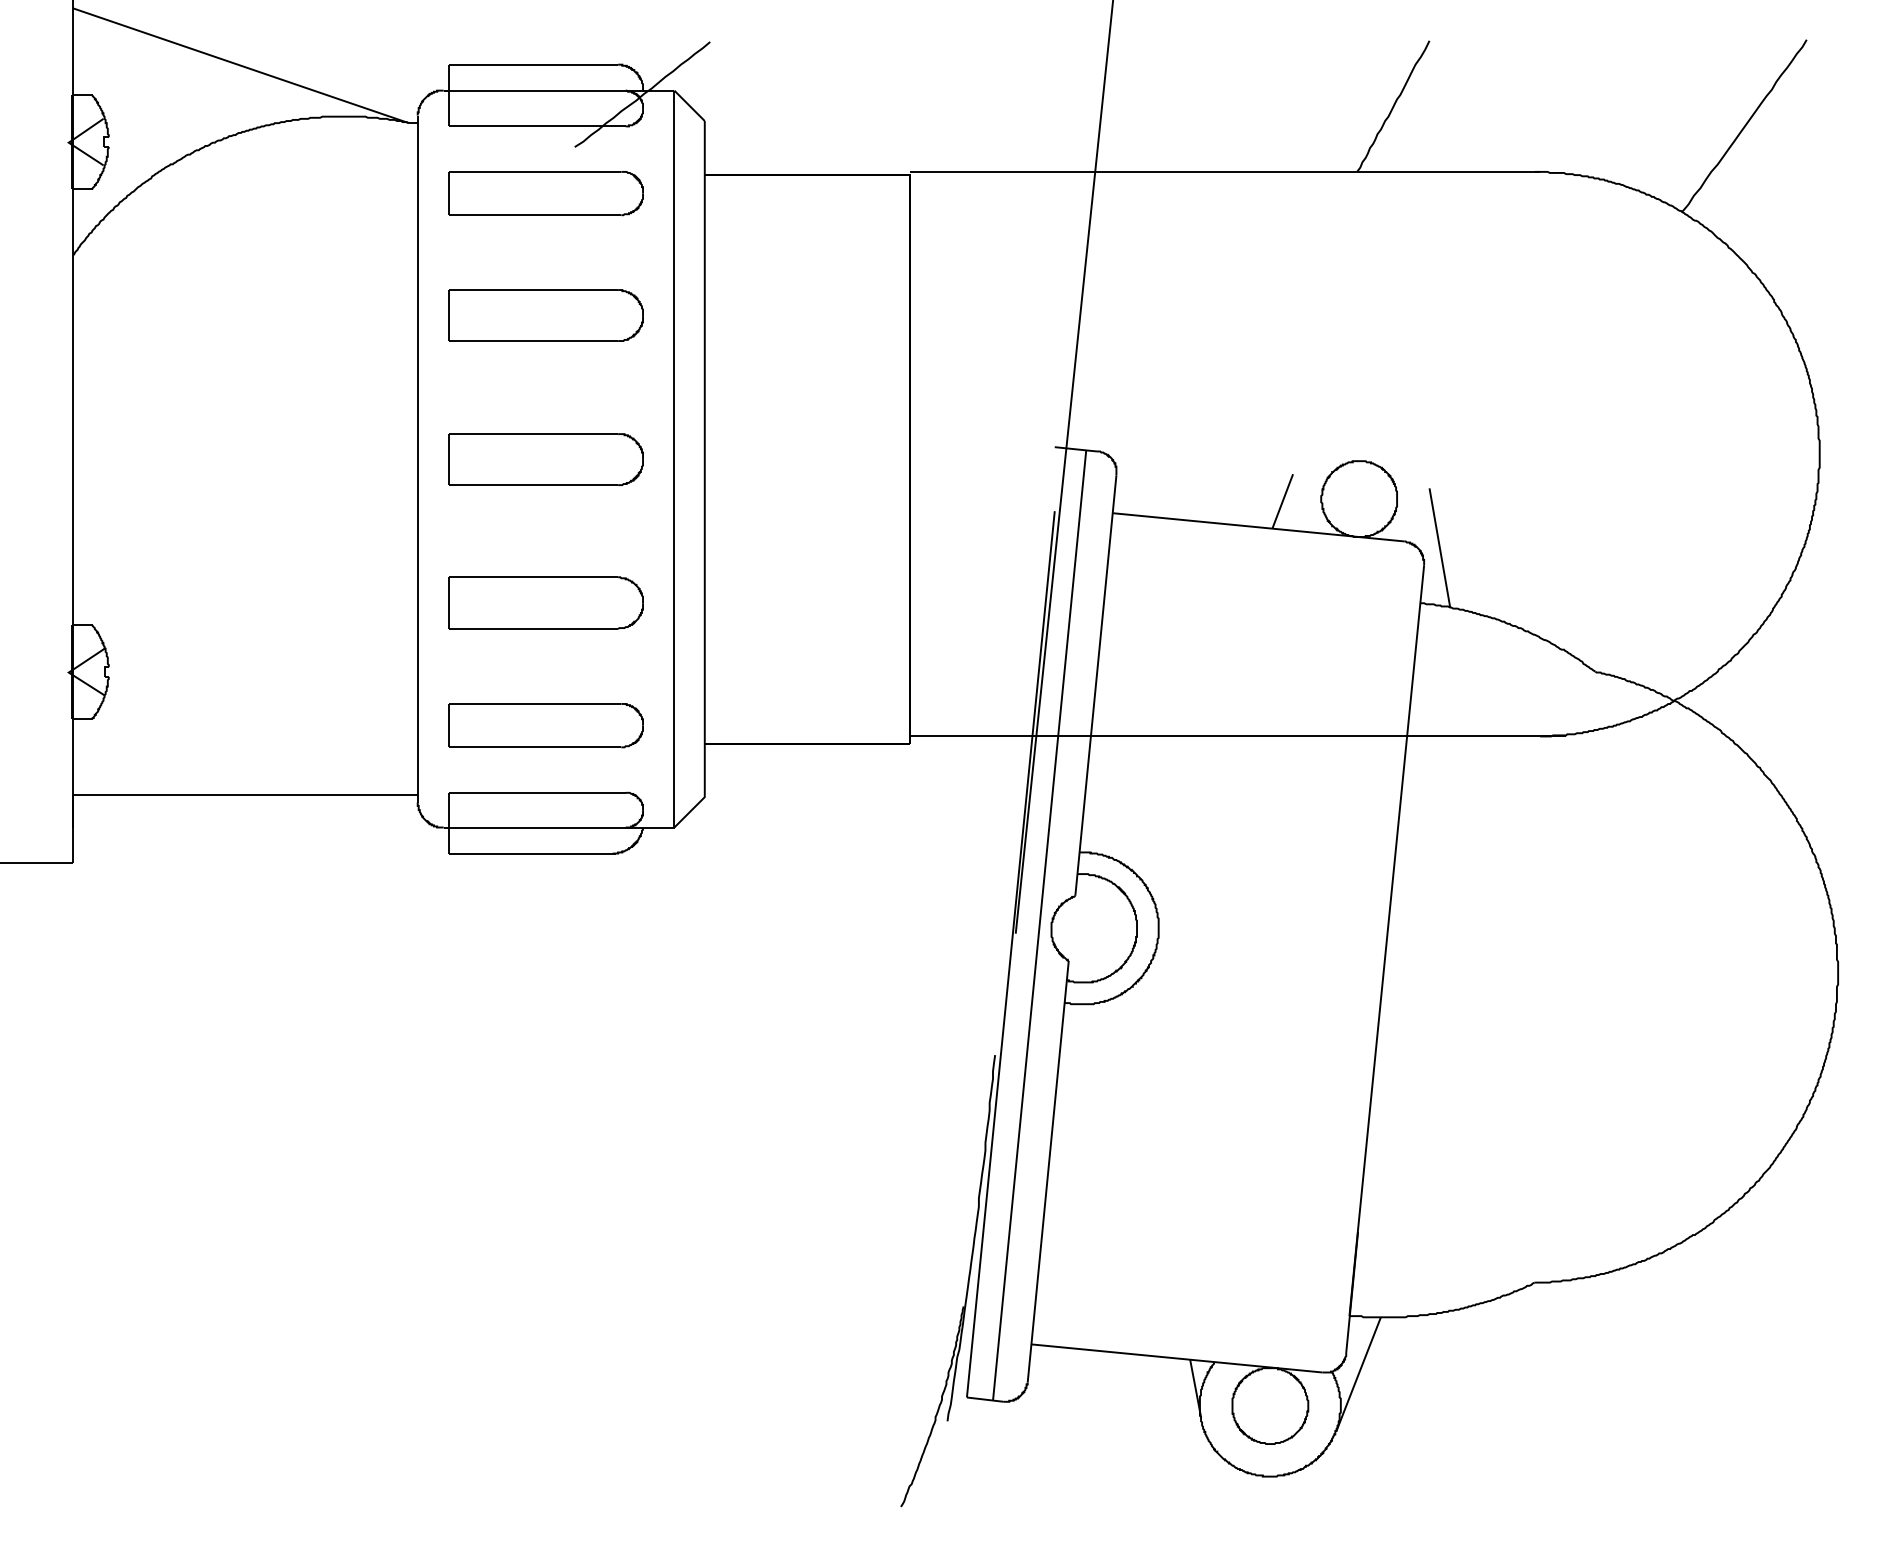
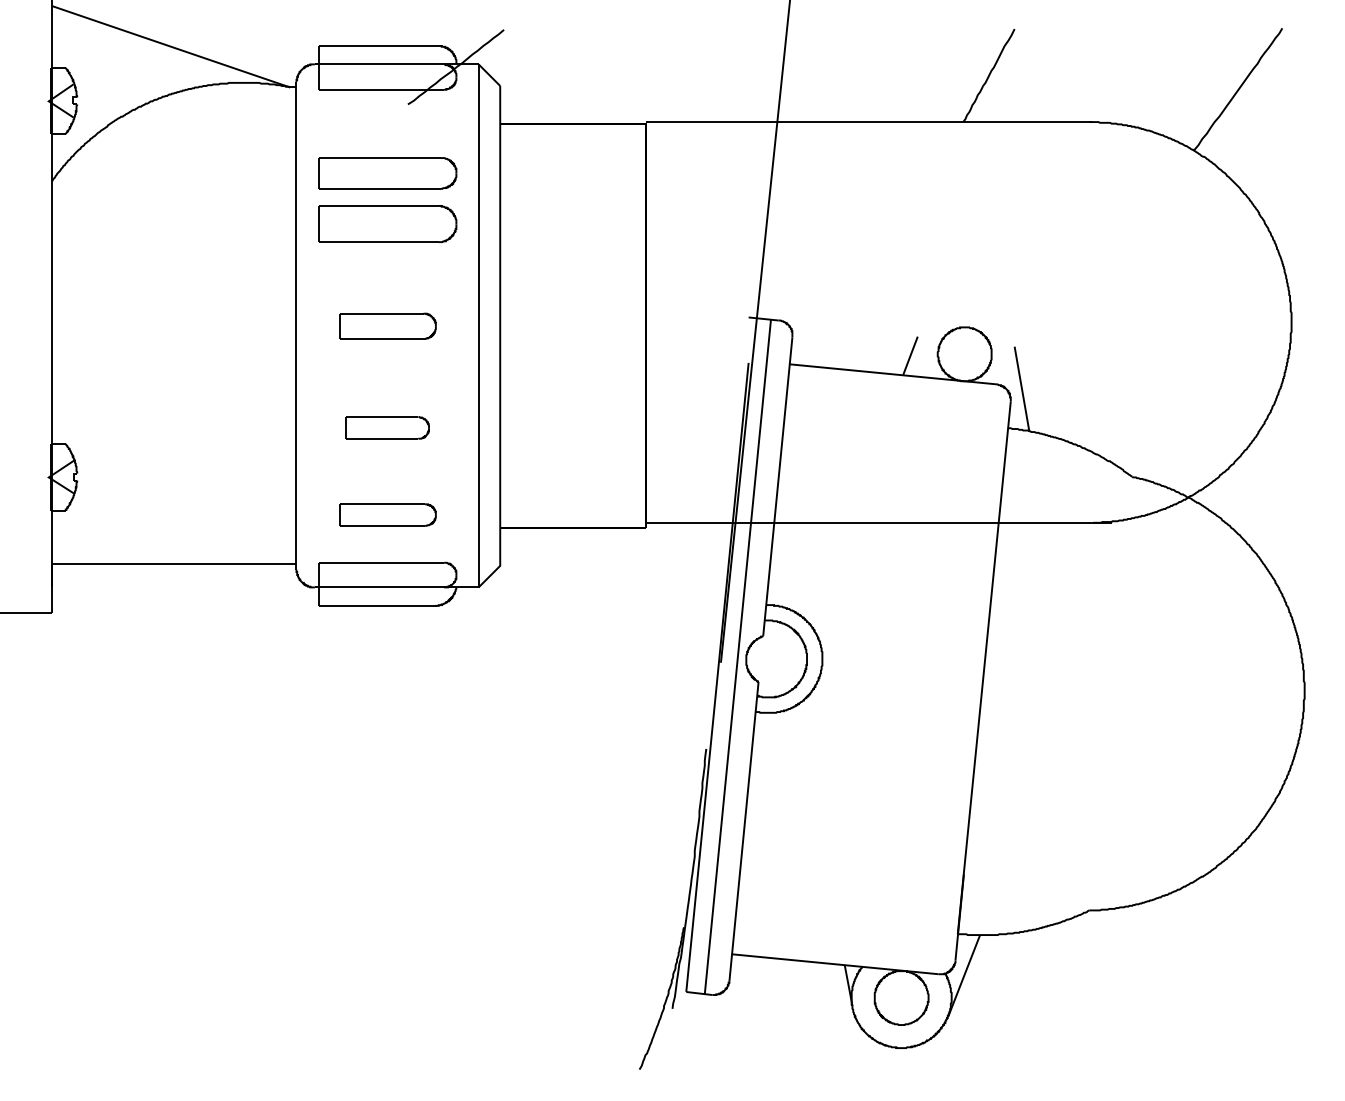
part: (545, 193) -> (387, 173), moved
part: (545, 459) -> (387, 326), size x0.7
part: (545, 602) -> (387, 427), size x0.6
part: (545, 724) -> (387, 514), size x0.7

